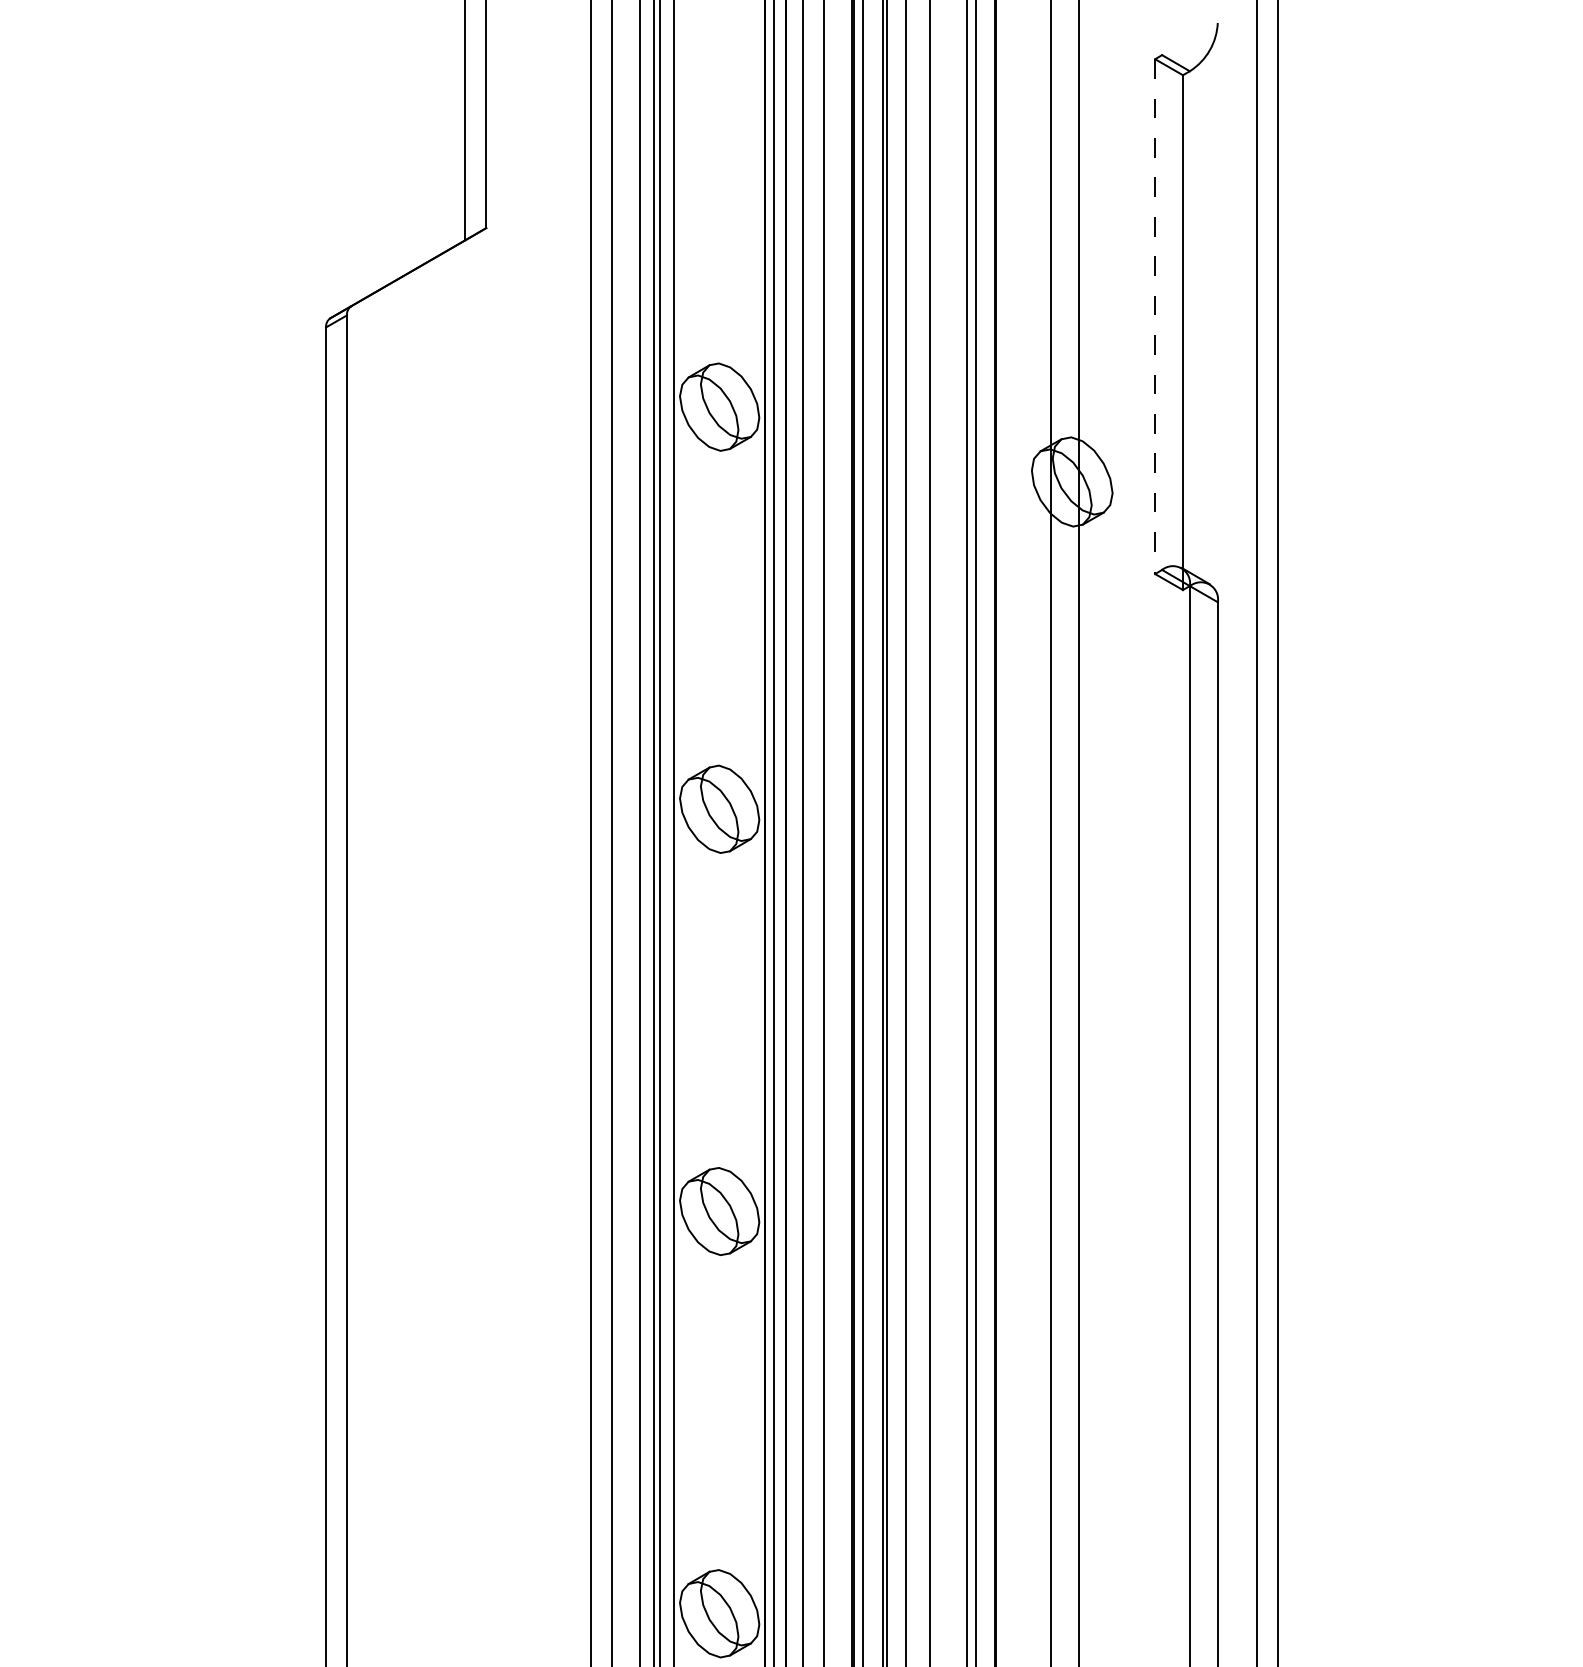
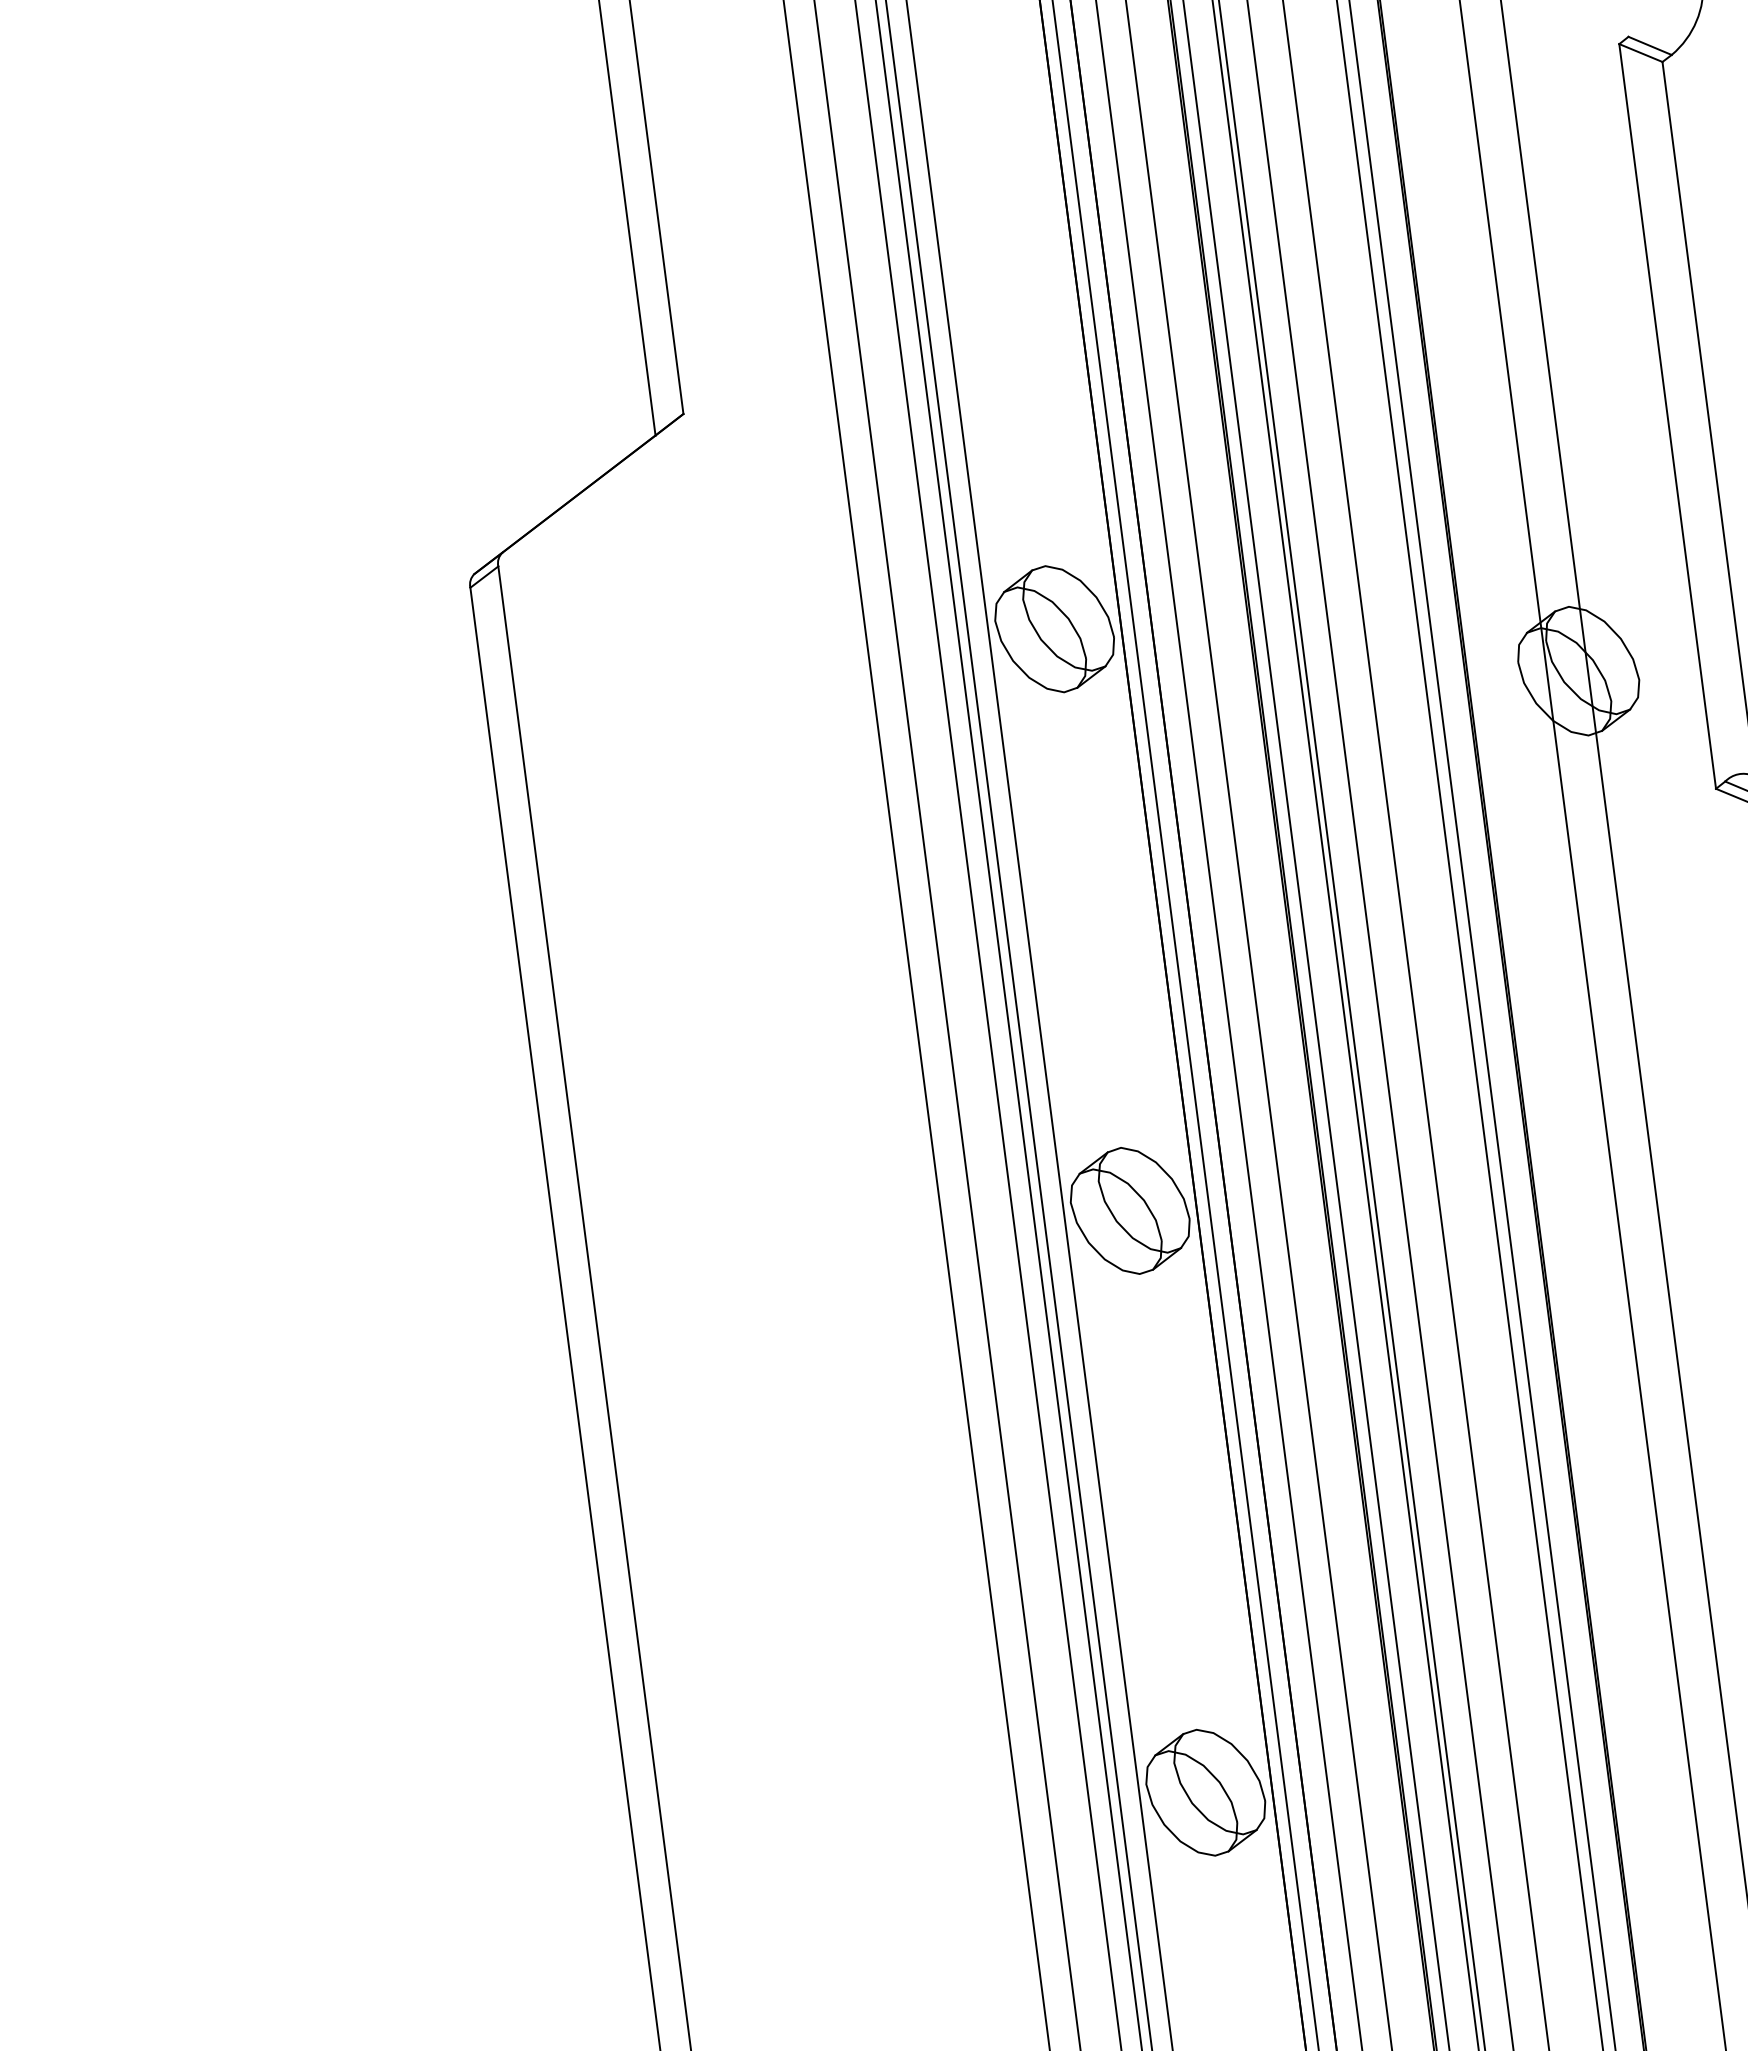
line: (1155, 317) -> (1668, 417), dashed -> solid

